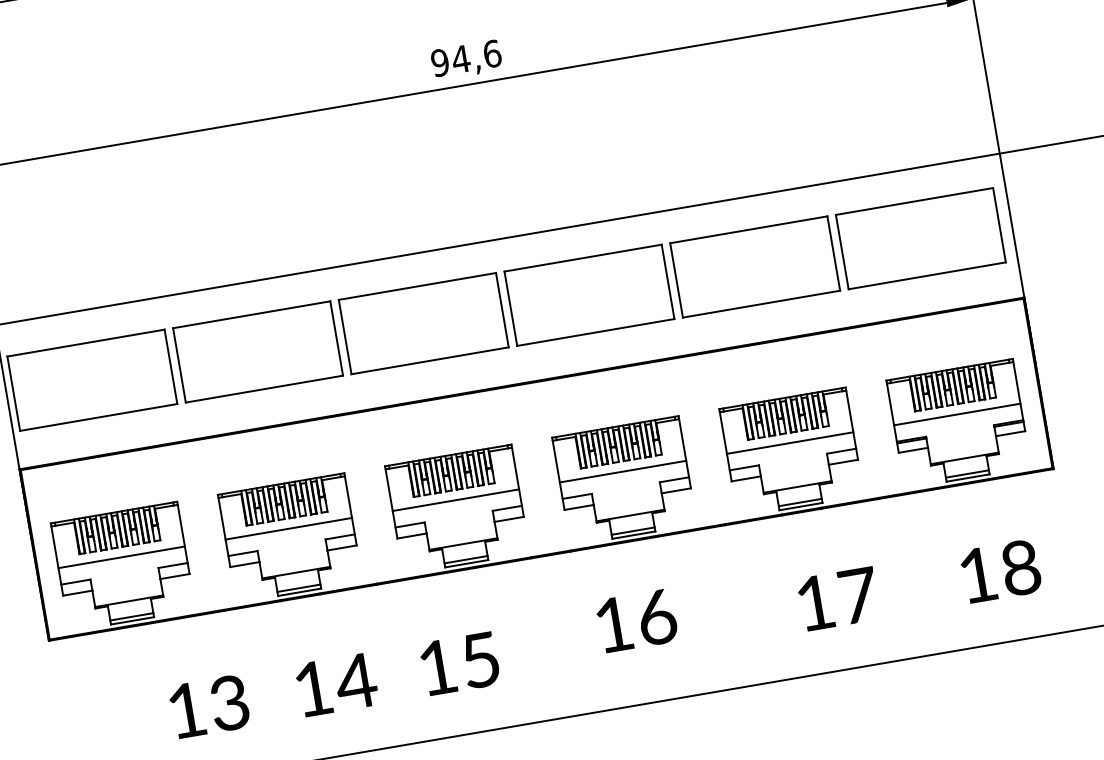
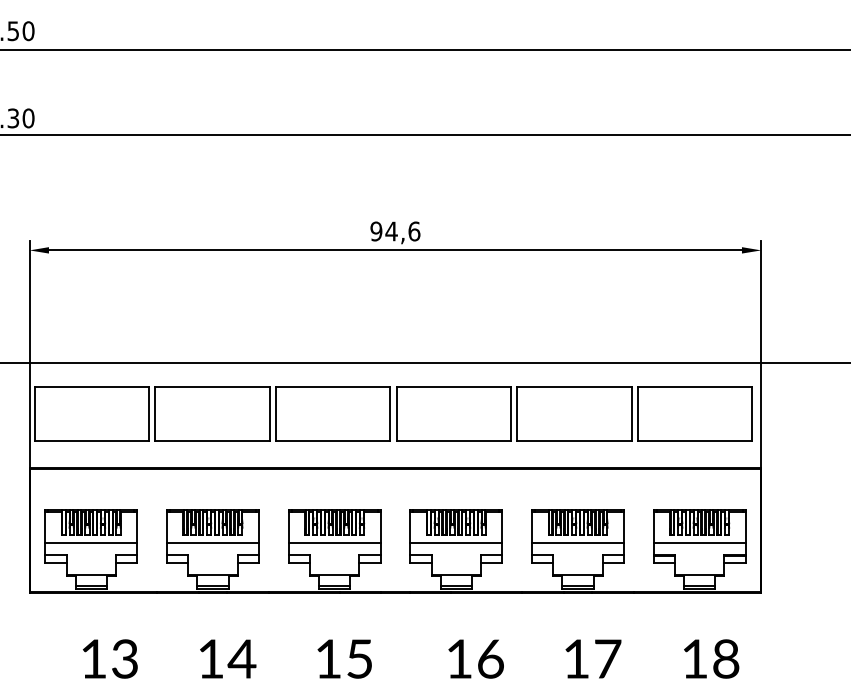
text: (635, 620) -> (475, 658), moved
text: (459, 663) -> (344, 658), moved
text: (209, 705) -> (110, 658), moved

